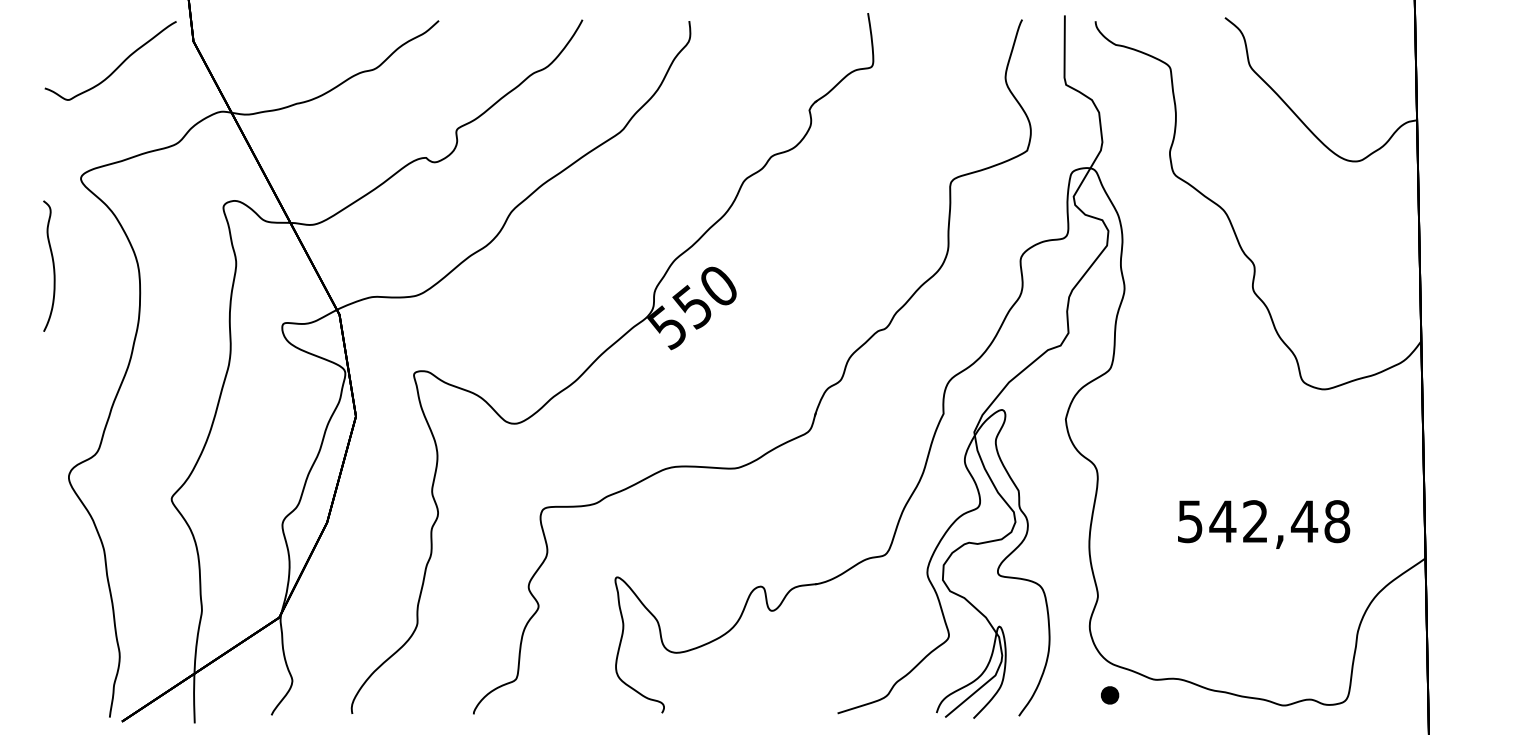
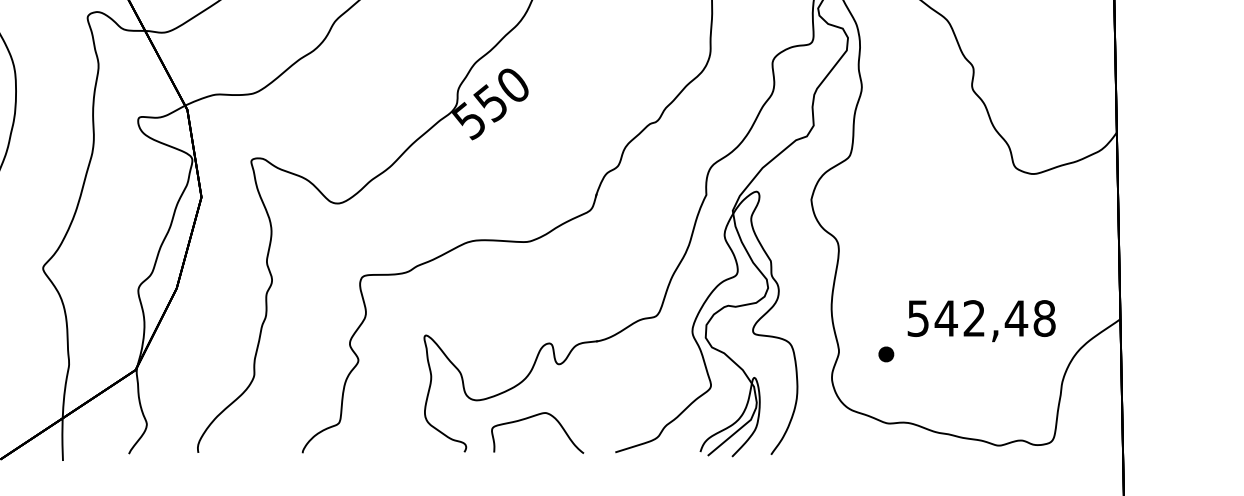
text: (1264, 524) -> (982, 321), moved
curve: (742, 672) -> (533, 417), added
part: (1110, 695) -> (886, 354), moved

